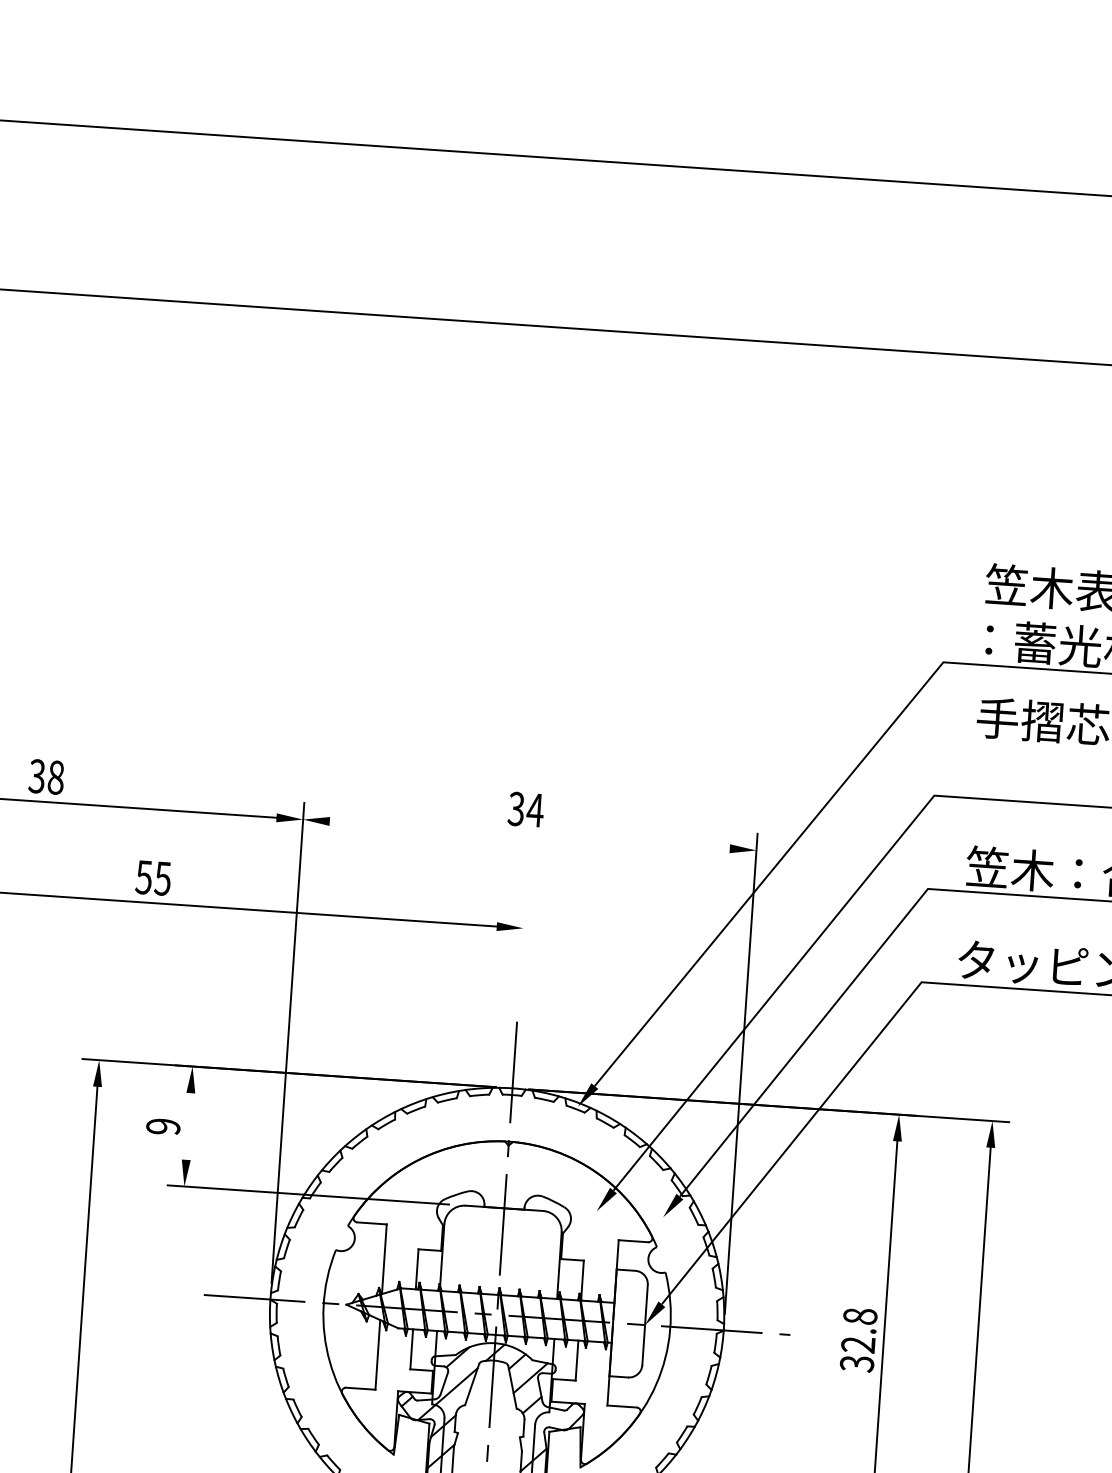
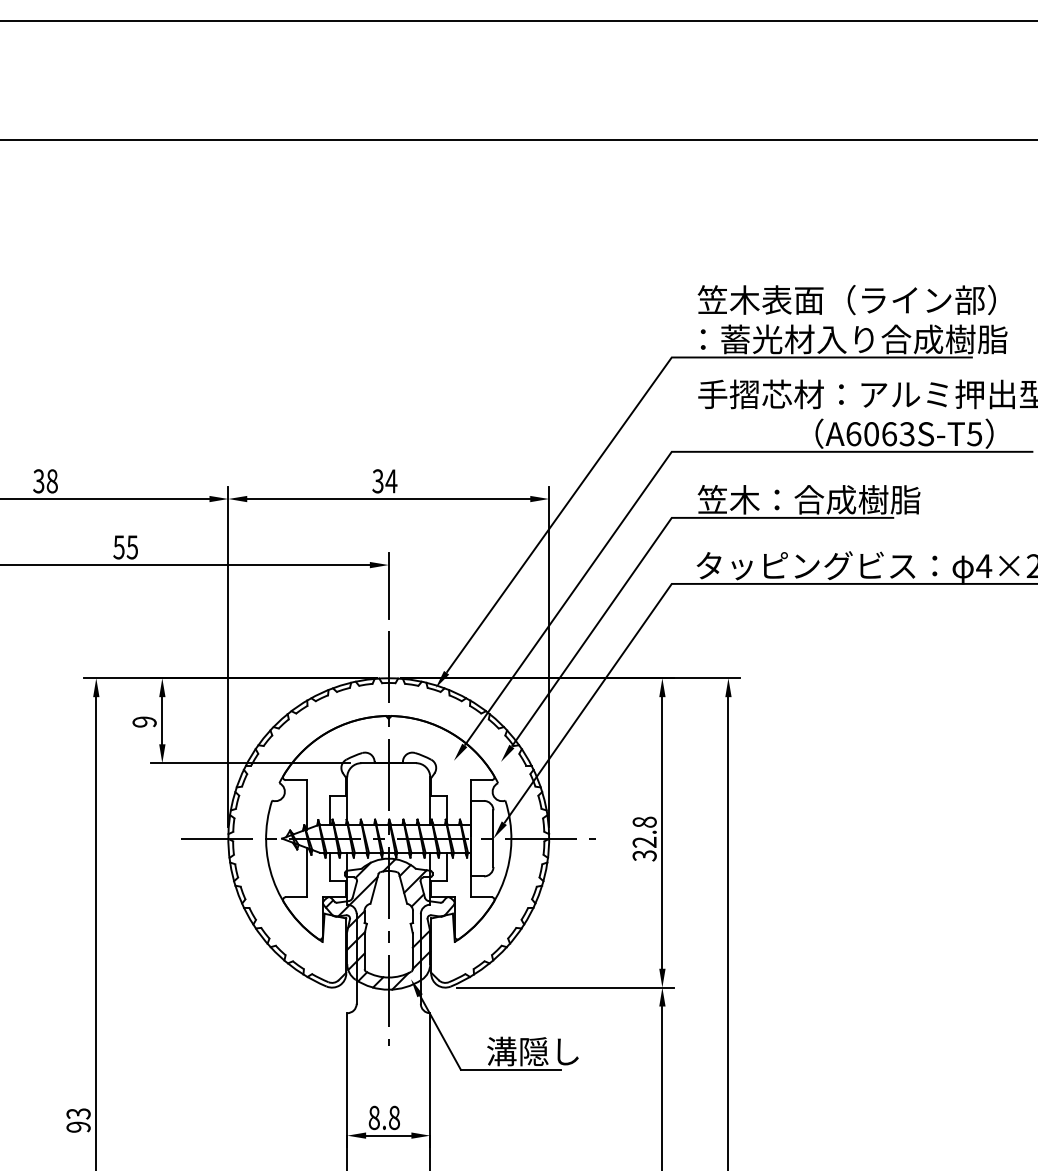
line: (529, 835) -> (388, 499), added
line: (521, 958) -> (388, 586), added
line: (188, 1126) -> (162, 720), added

